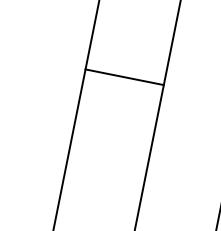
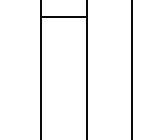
line: (124, 77) -> (63, 17), moved

